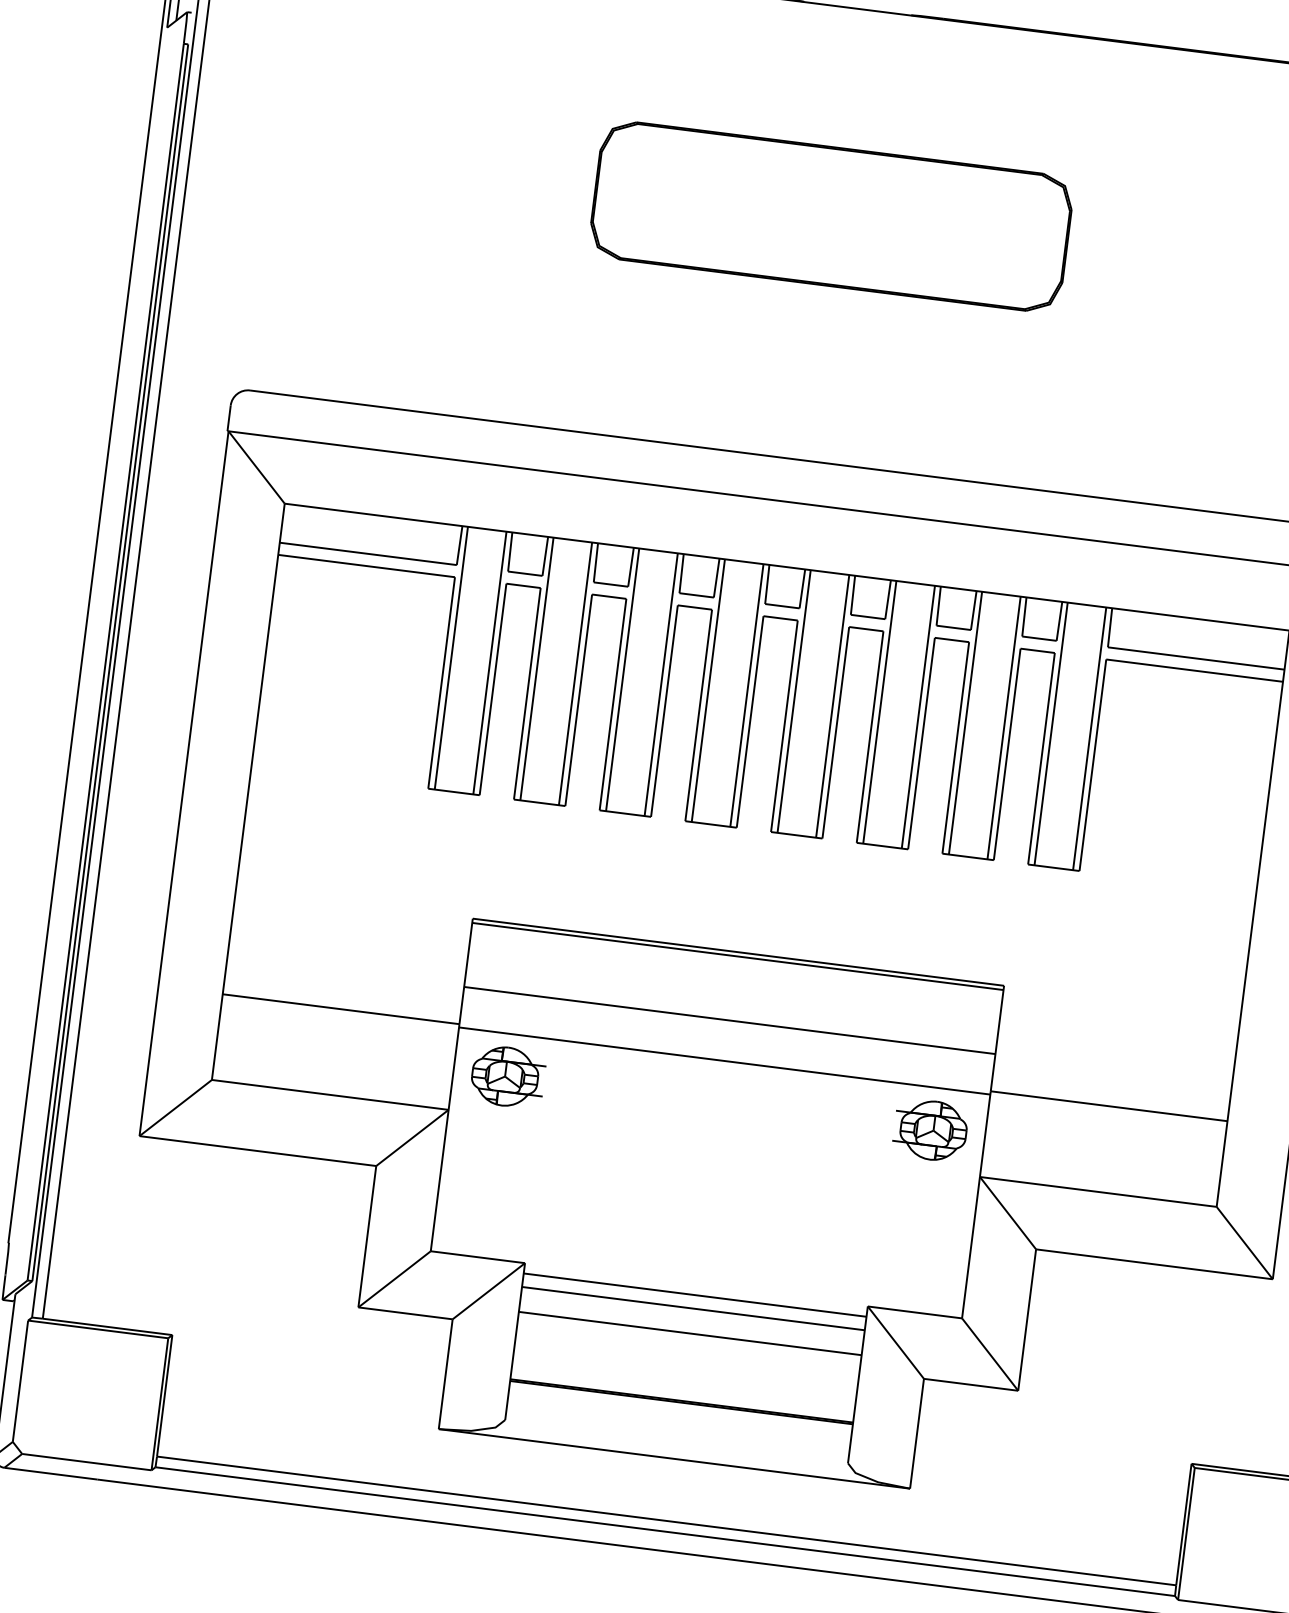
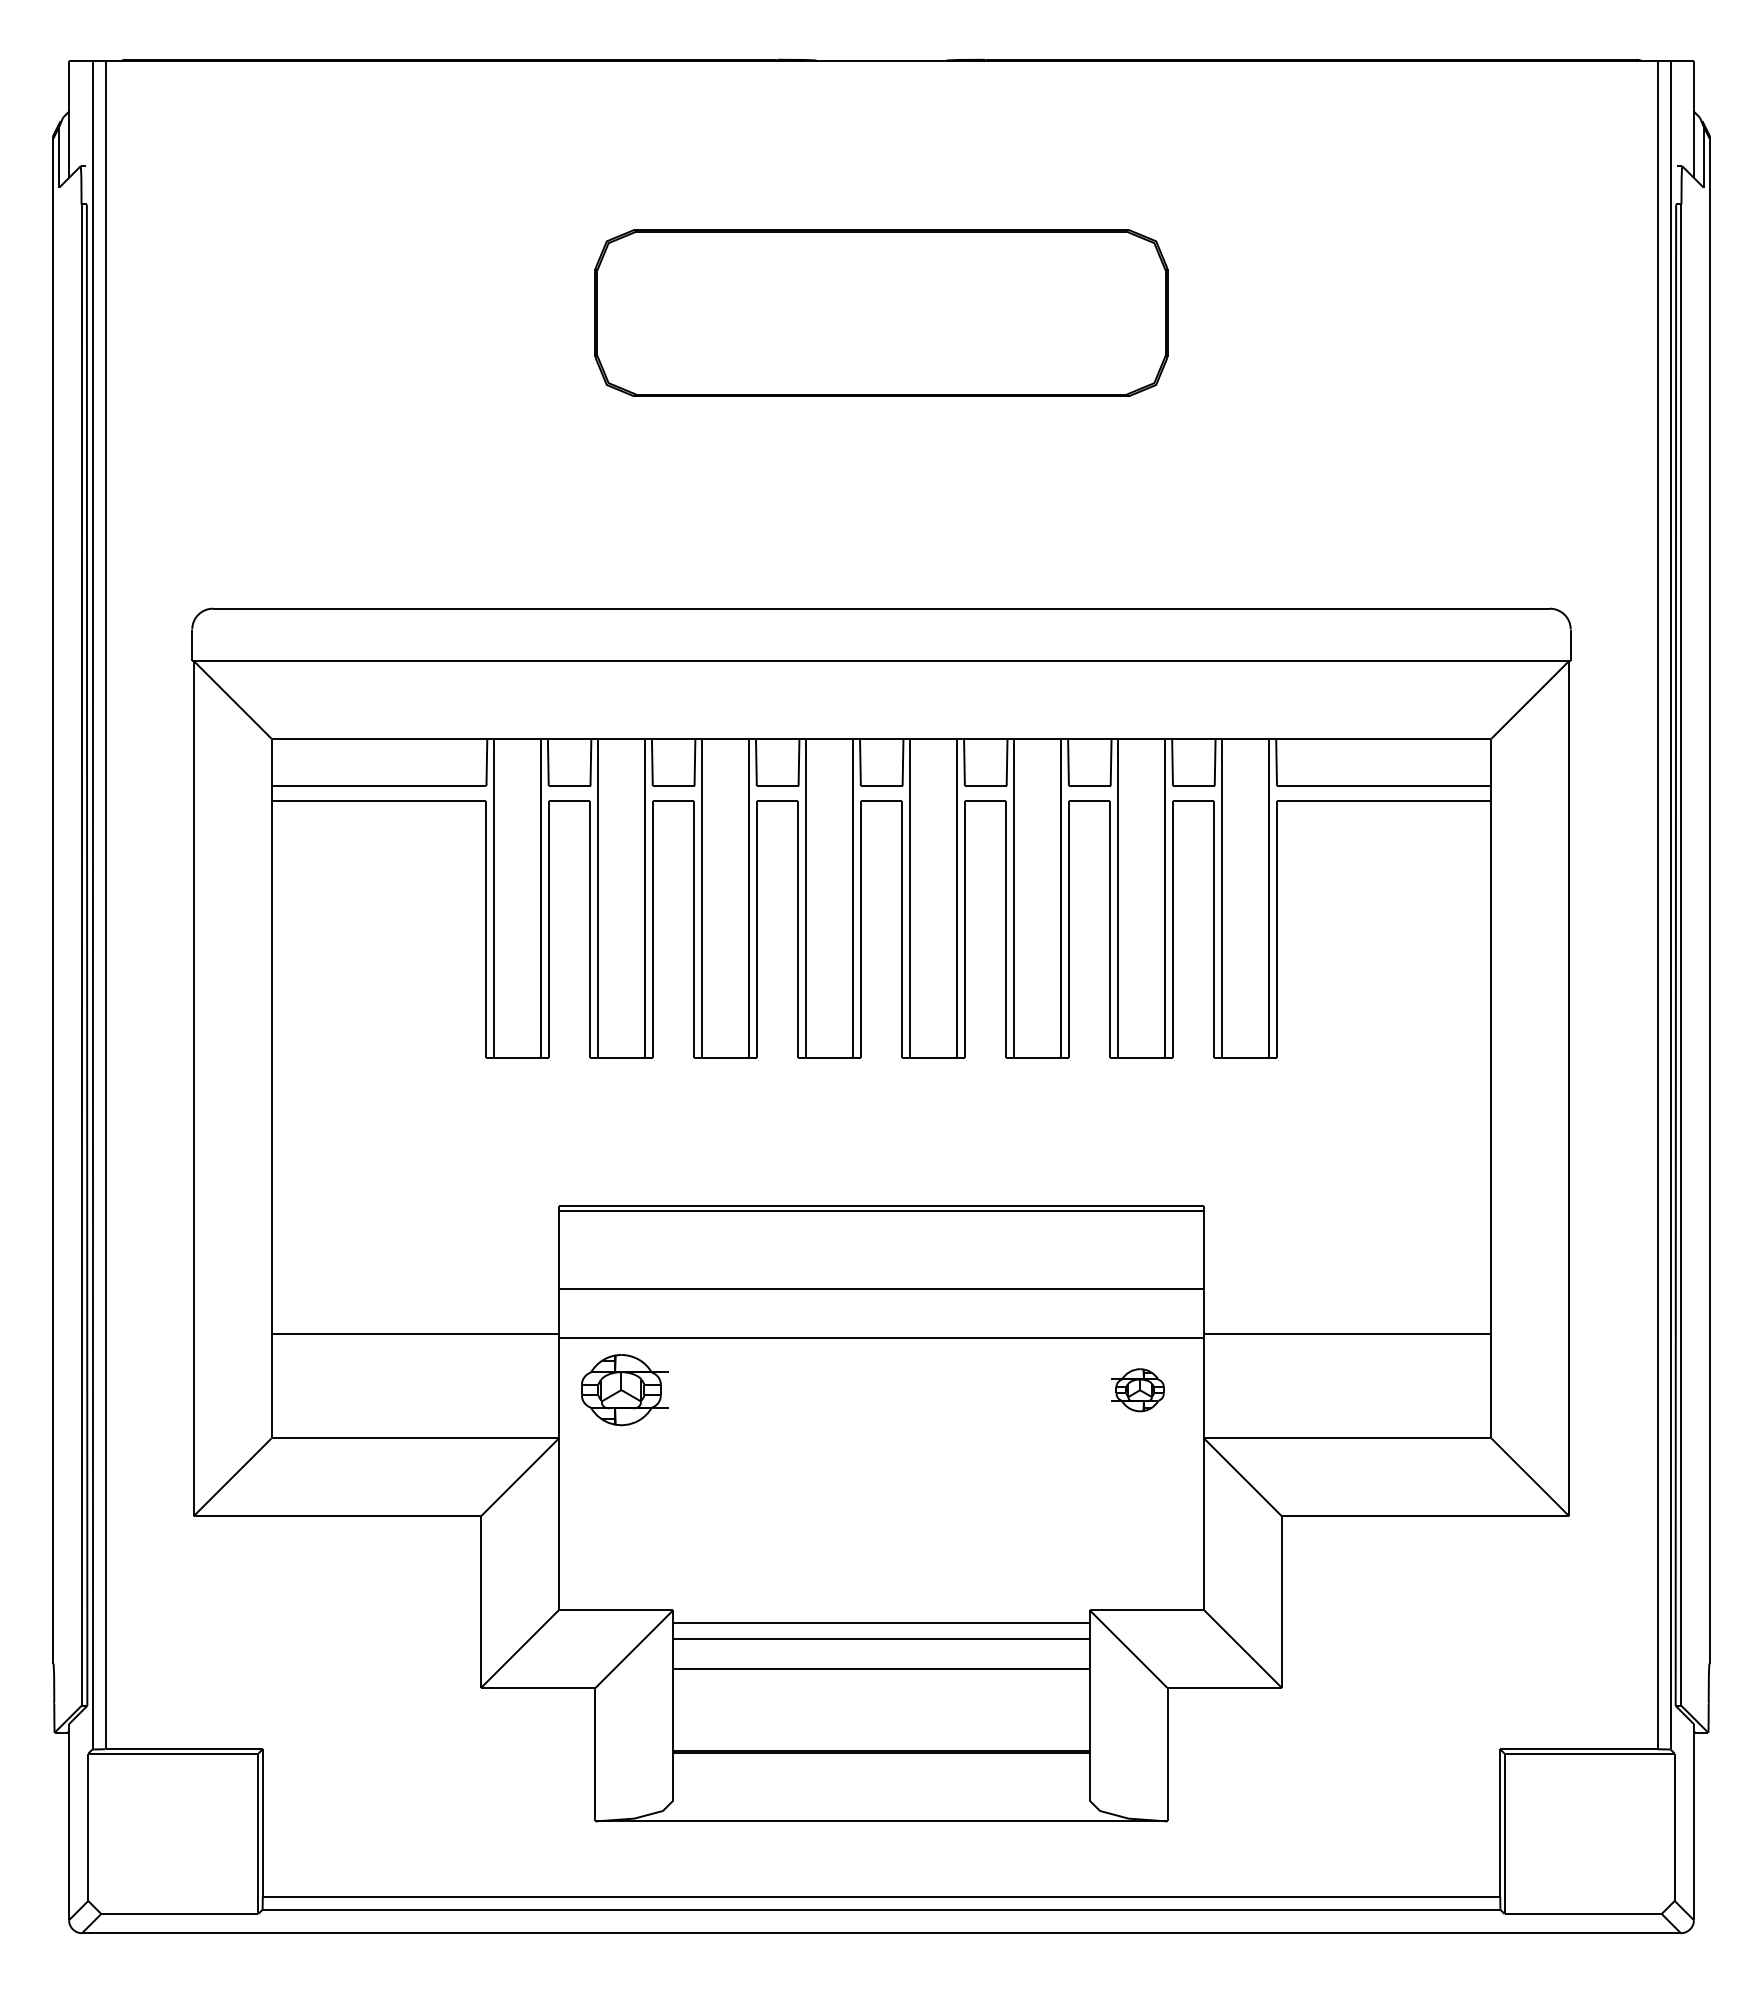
part: (930, 1130) -> (1137, 1390), size x0.6

